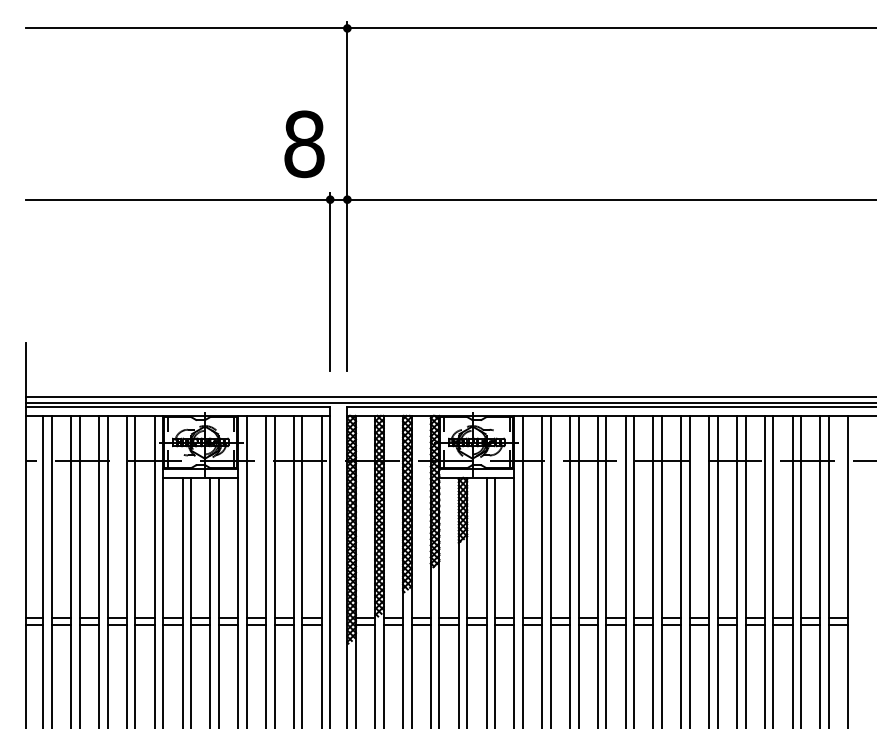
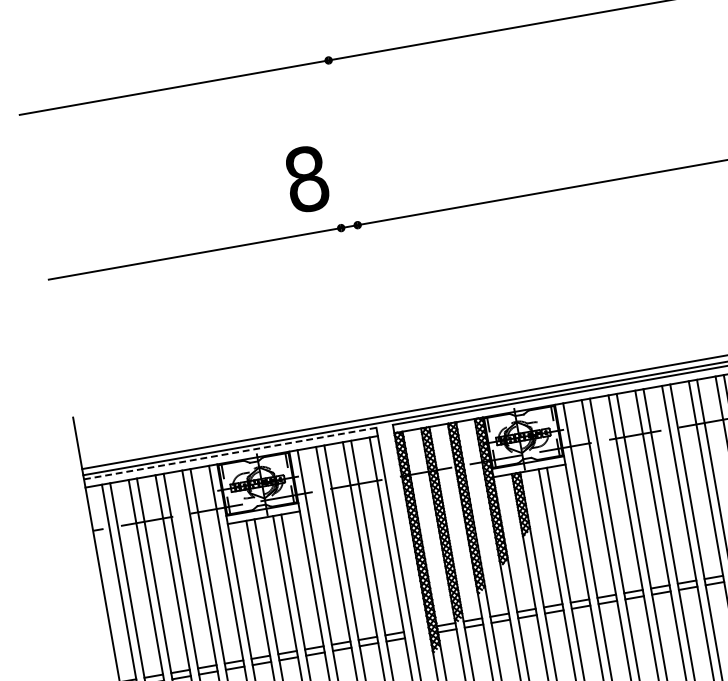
line: (347, 196) -> (357, 222), removed
line: (330, 281) -> (355, 306), removed
line: (178, 407) -> (230, 453), solid -> dashed

